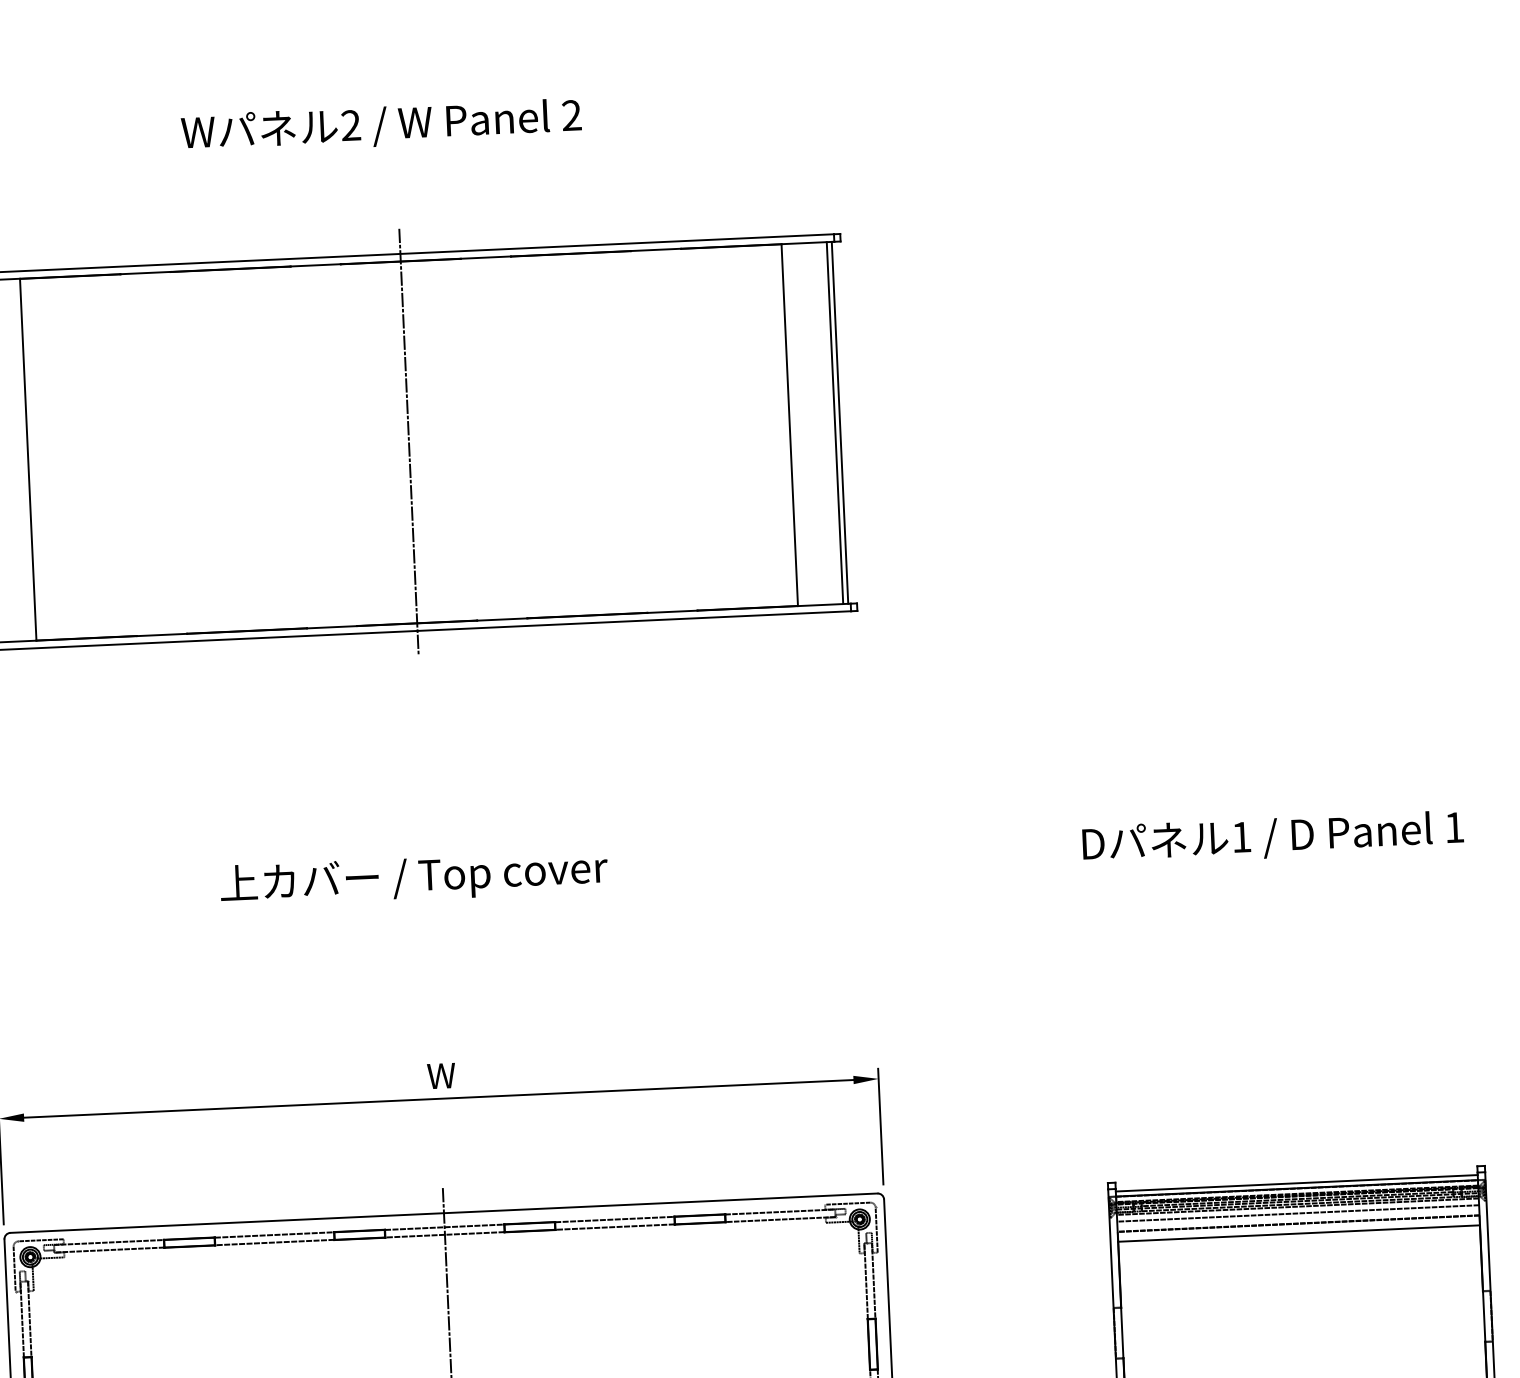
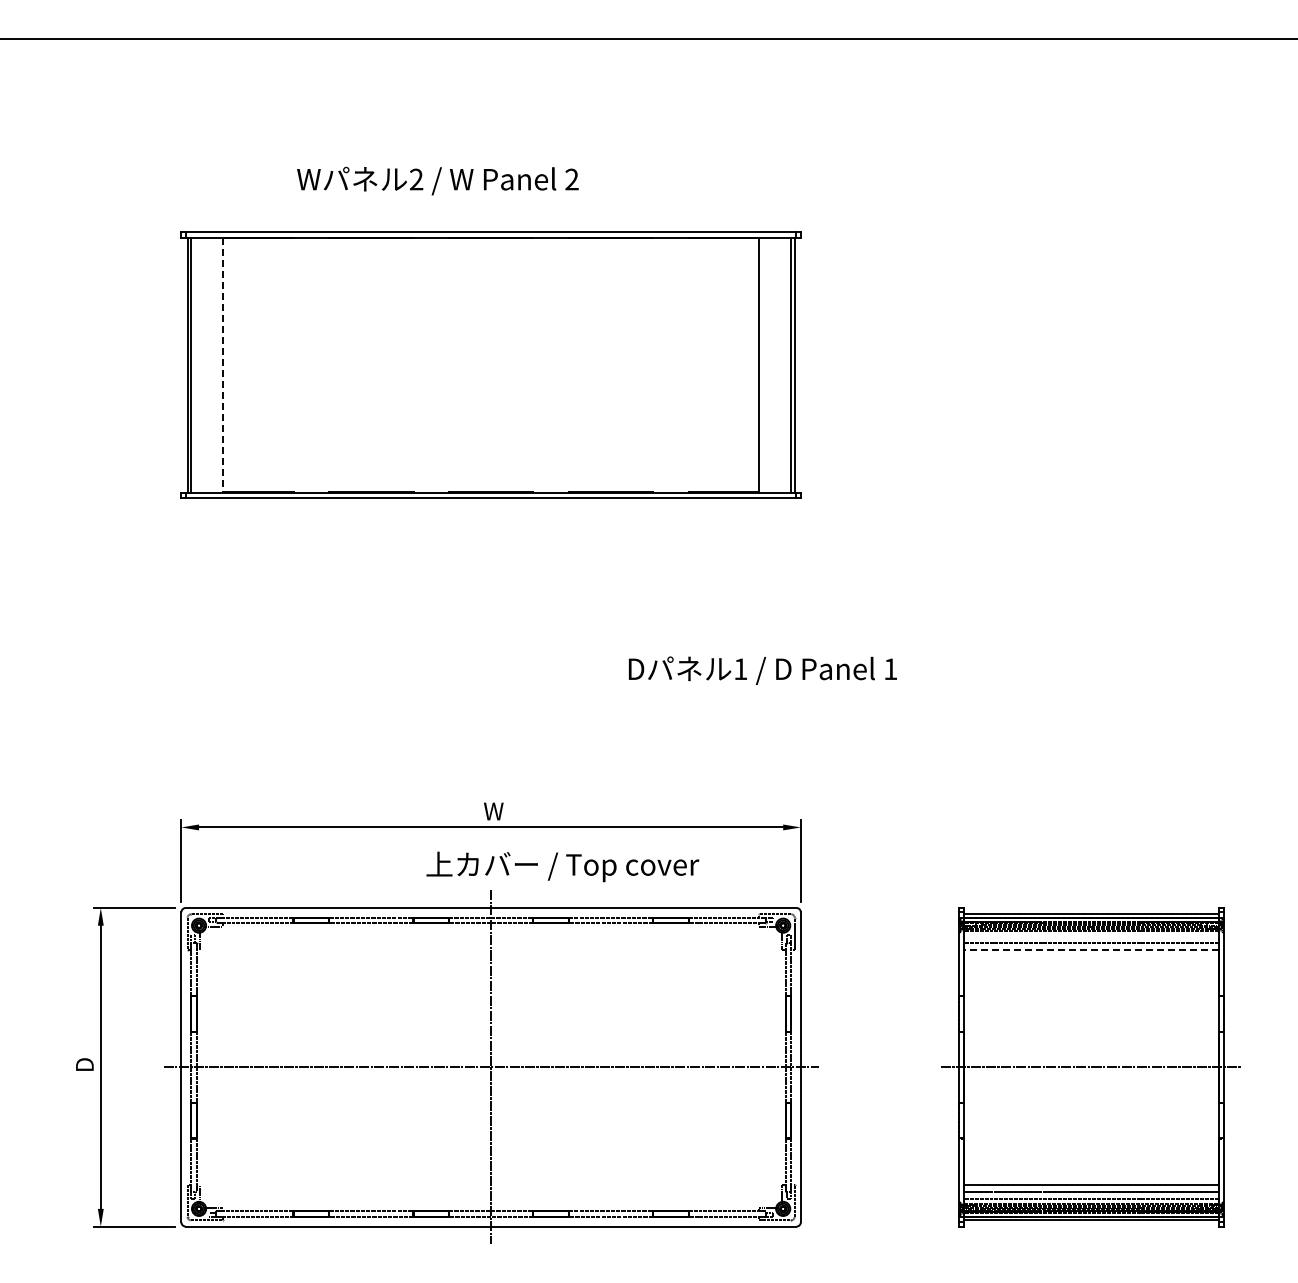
text: (380, 125) -> (437, 180), moved
line: (409, 441) -> (491, 364), removed
line: (27, 460) -> (222, 365), solid -> dashed
text: (1272, 837) -> (762, 670), moved
text: (413, 878) -> (562, 866), moved
line: (1298, 1213) -> (1091, 935), removed
line: (1297, 1233) -> (1090, 949), solid -> dashed

